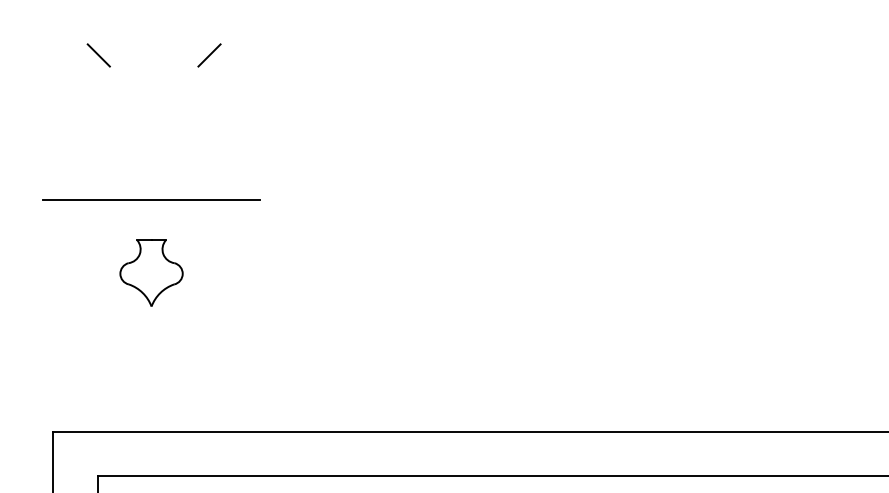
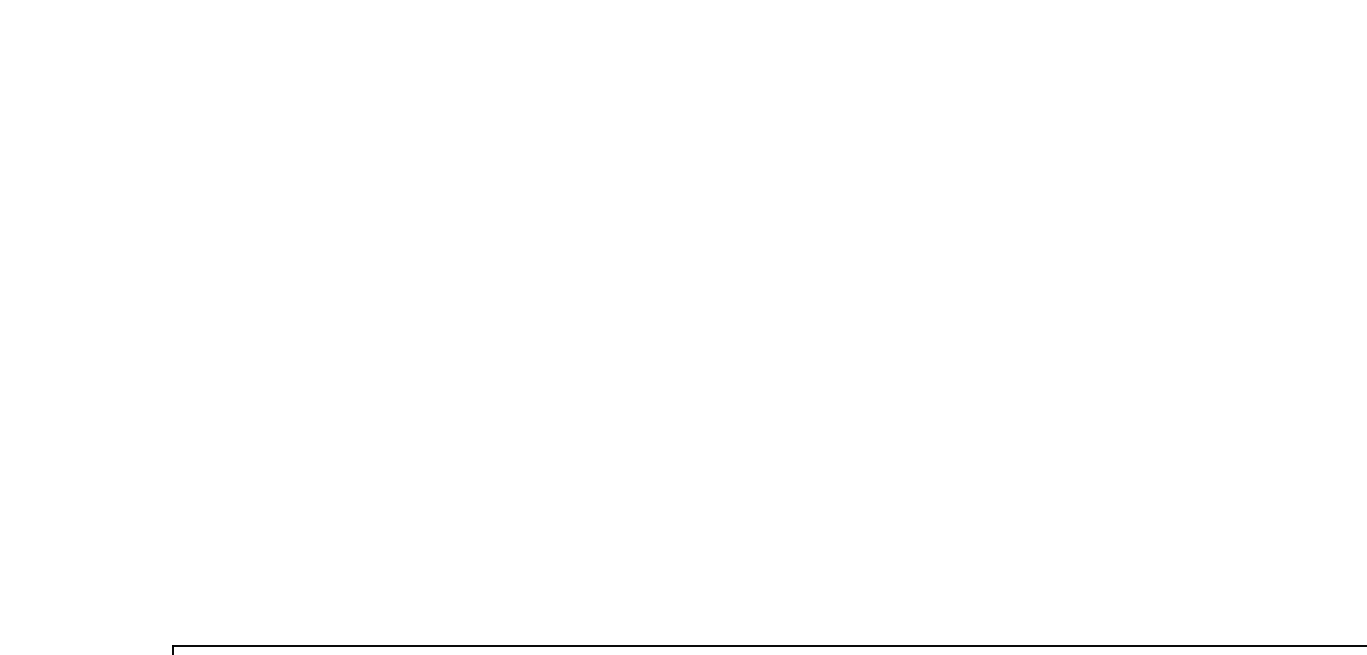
line: (98, 55) -> (245, 40), removed
line: (209, 55) -> (423, 40), removed
line: (151, 200) -> (330, 274), removed
part: (151, 272) -> (330, 389), removed

